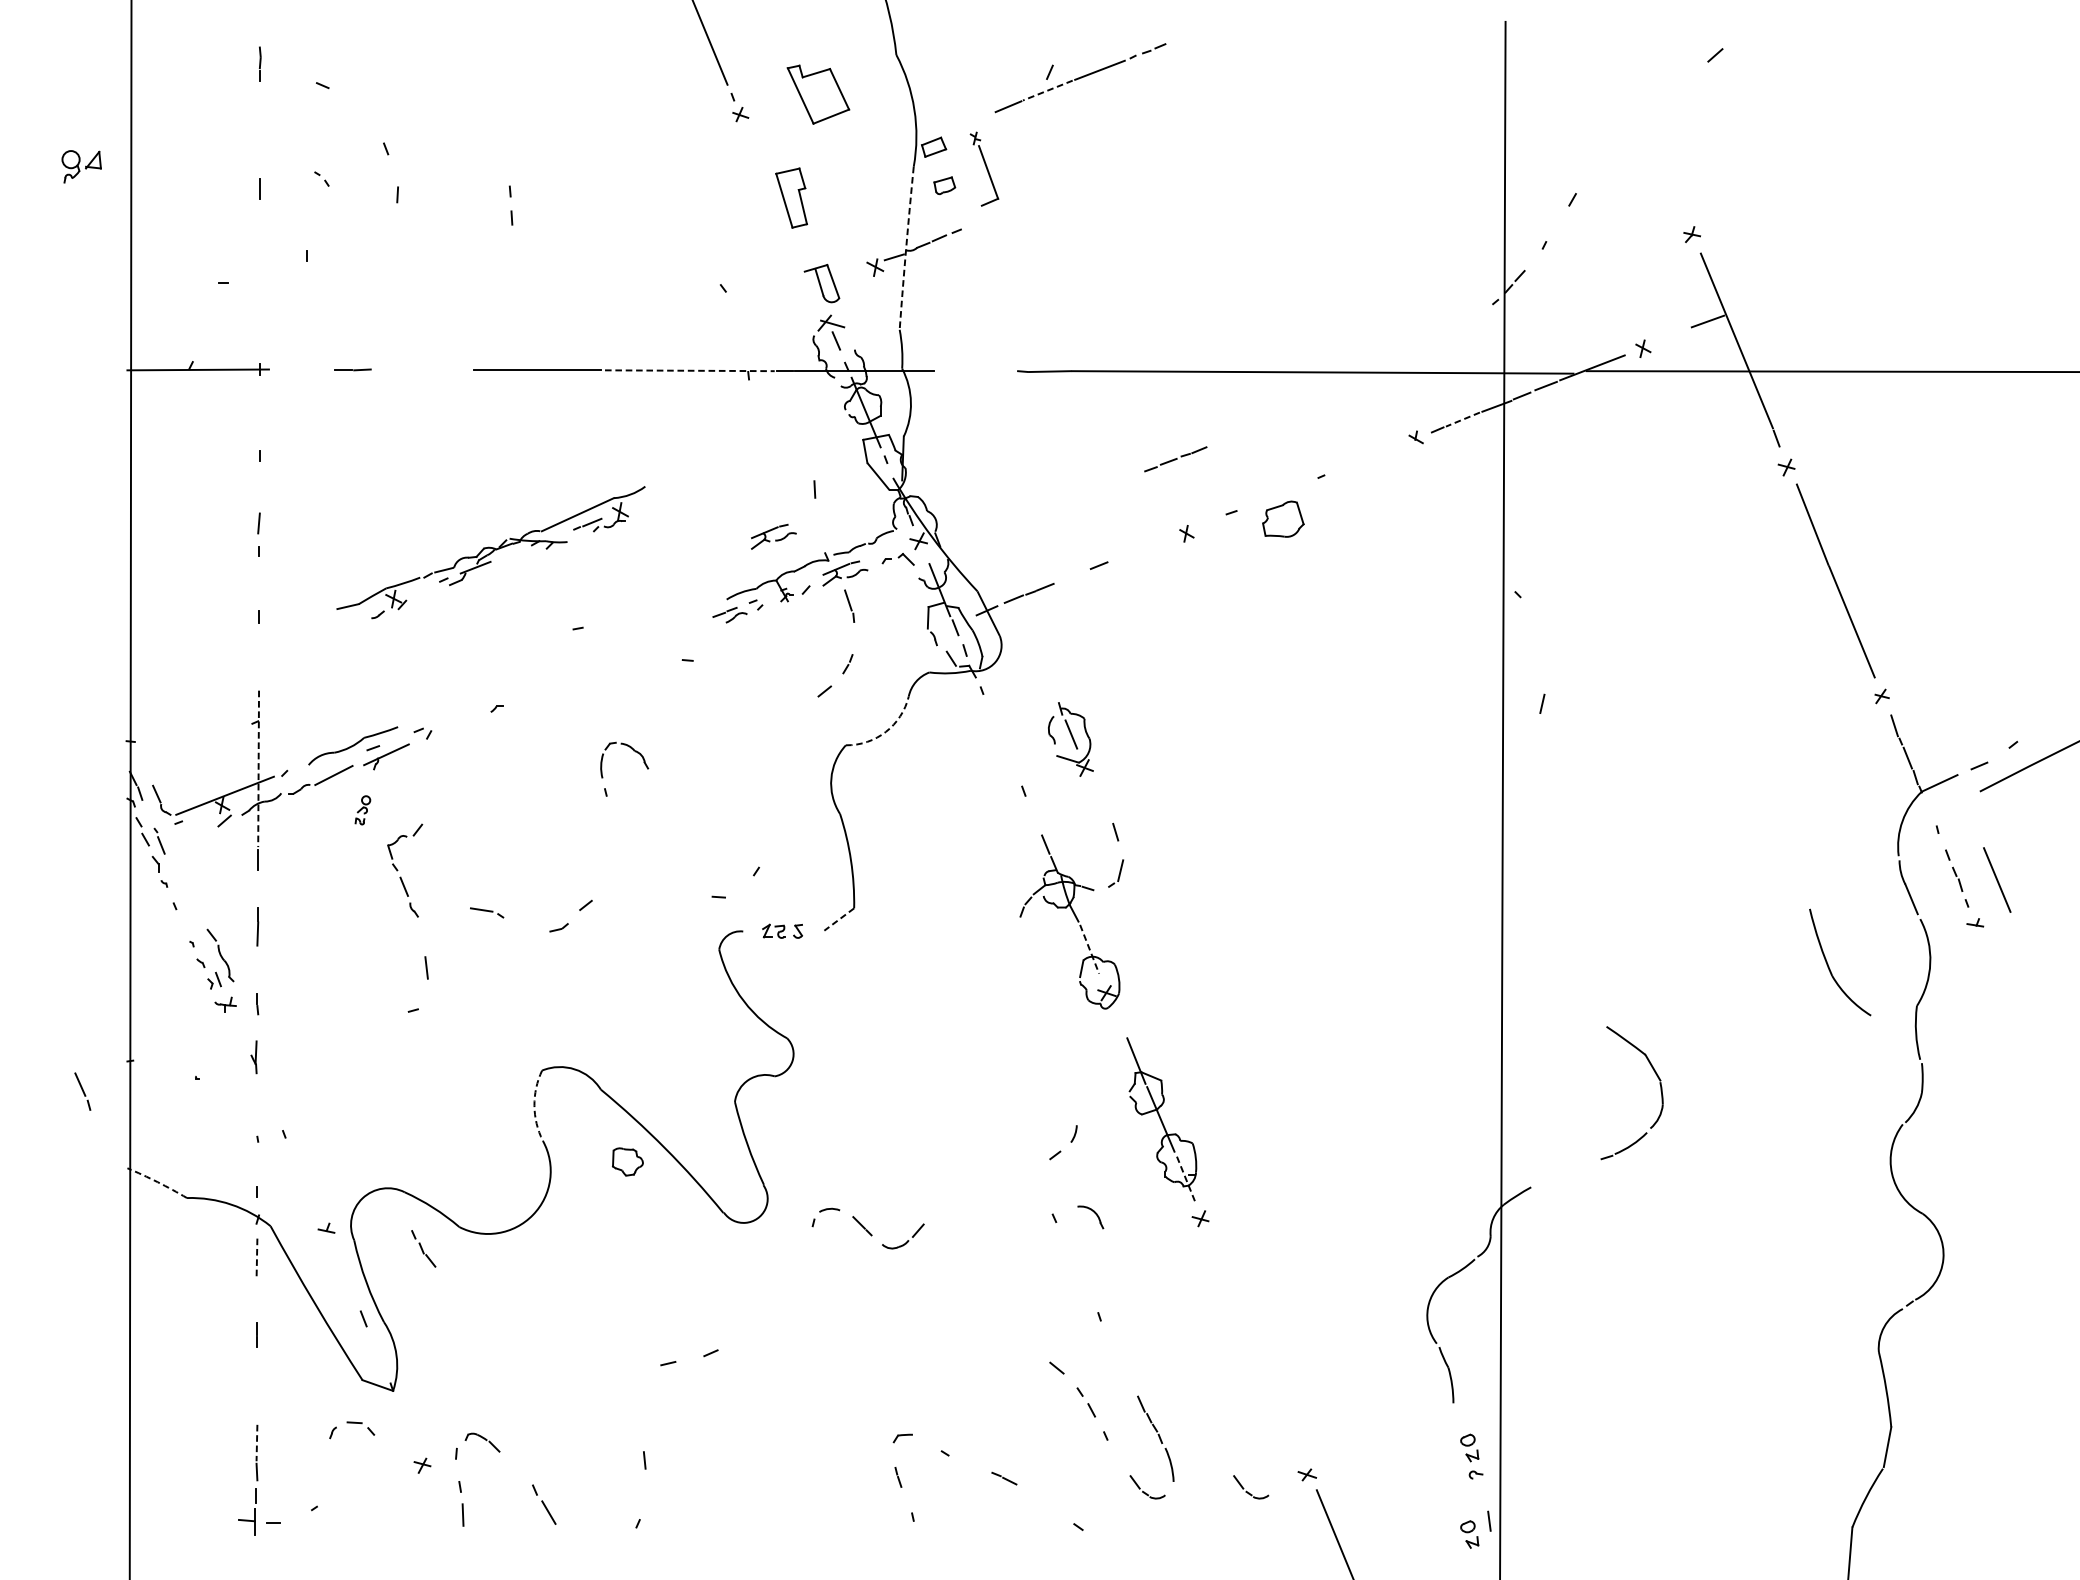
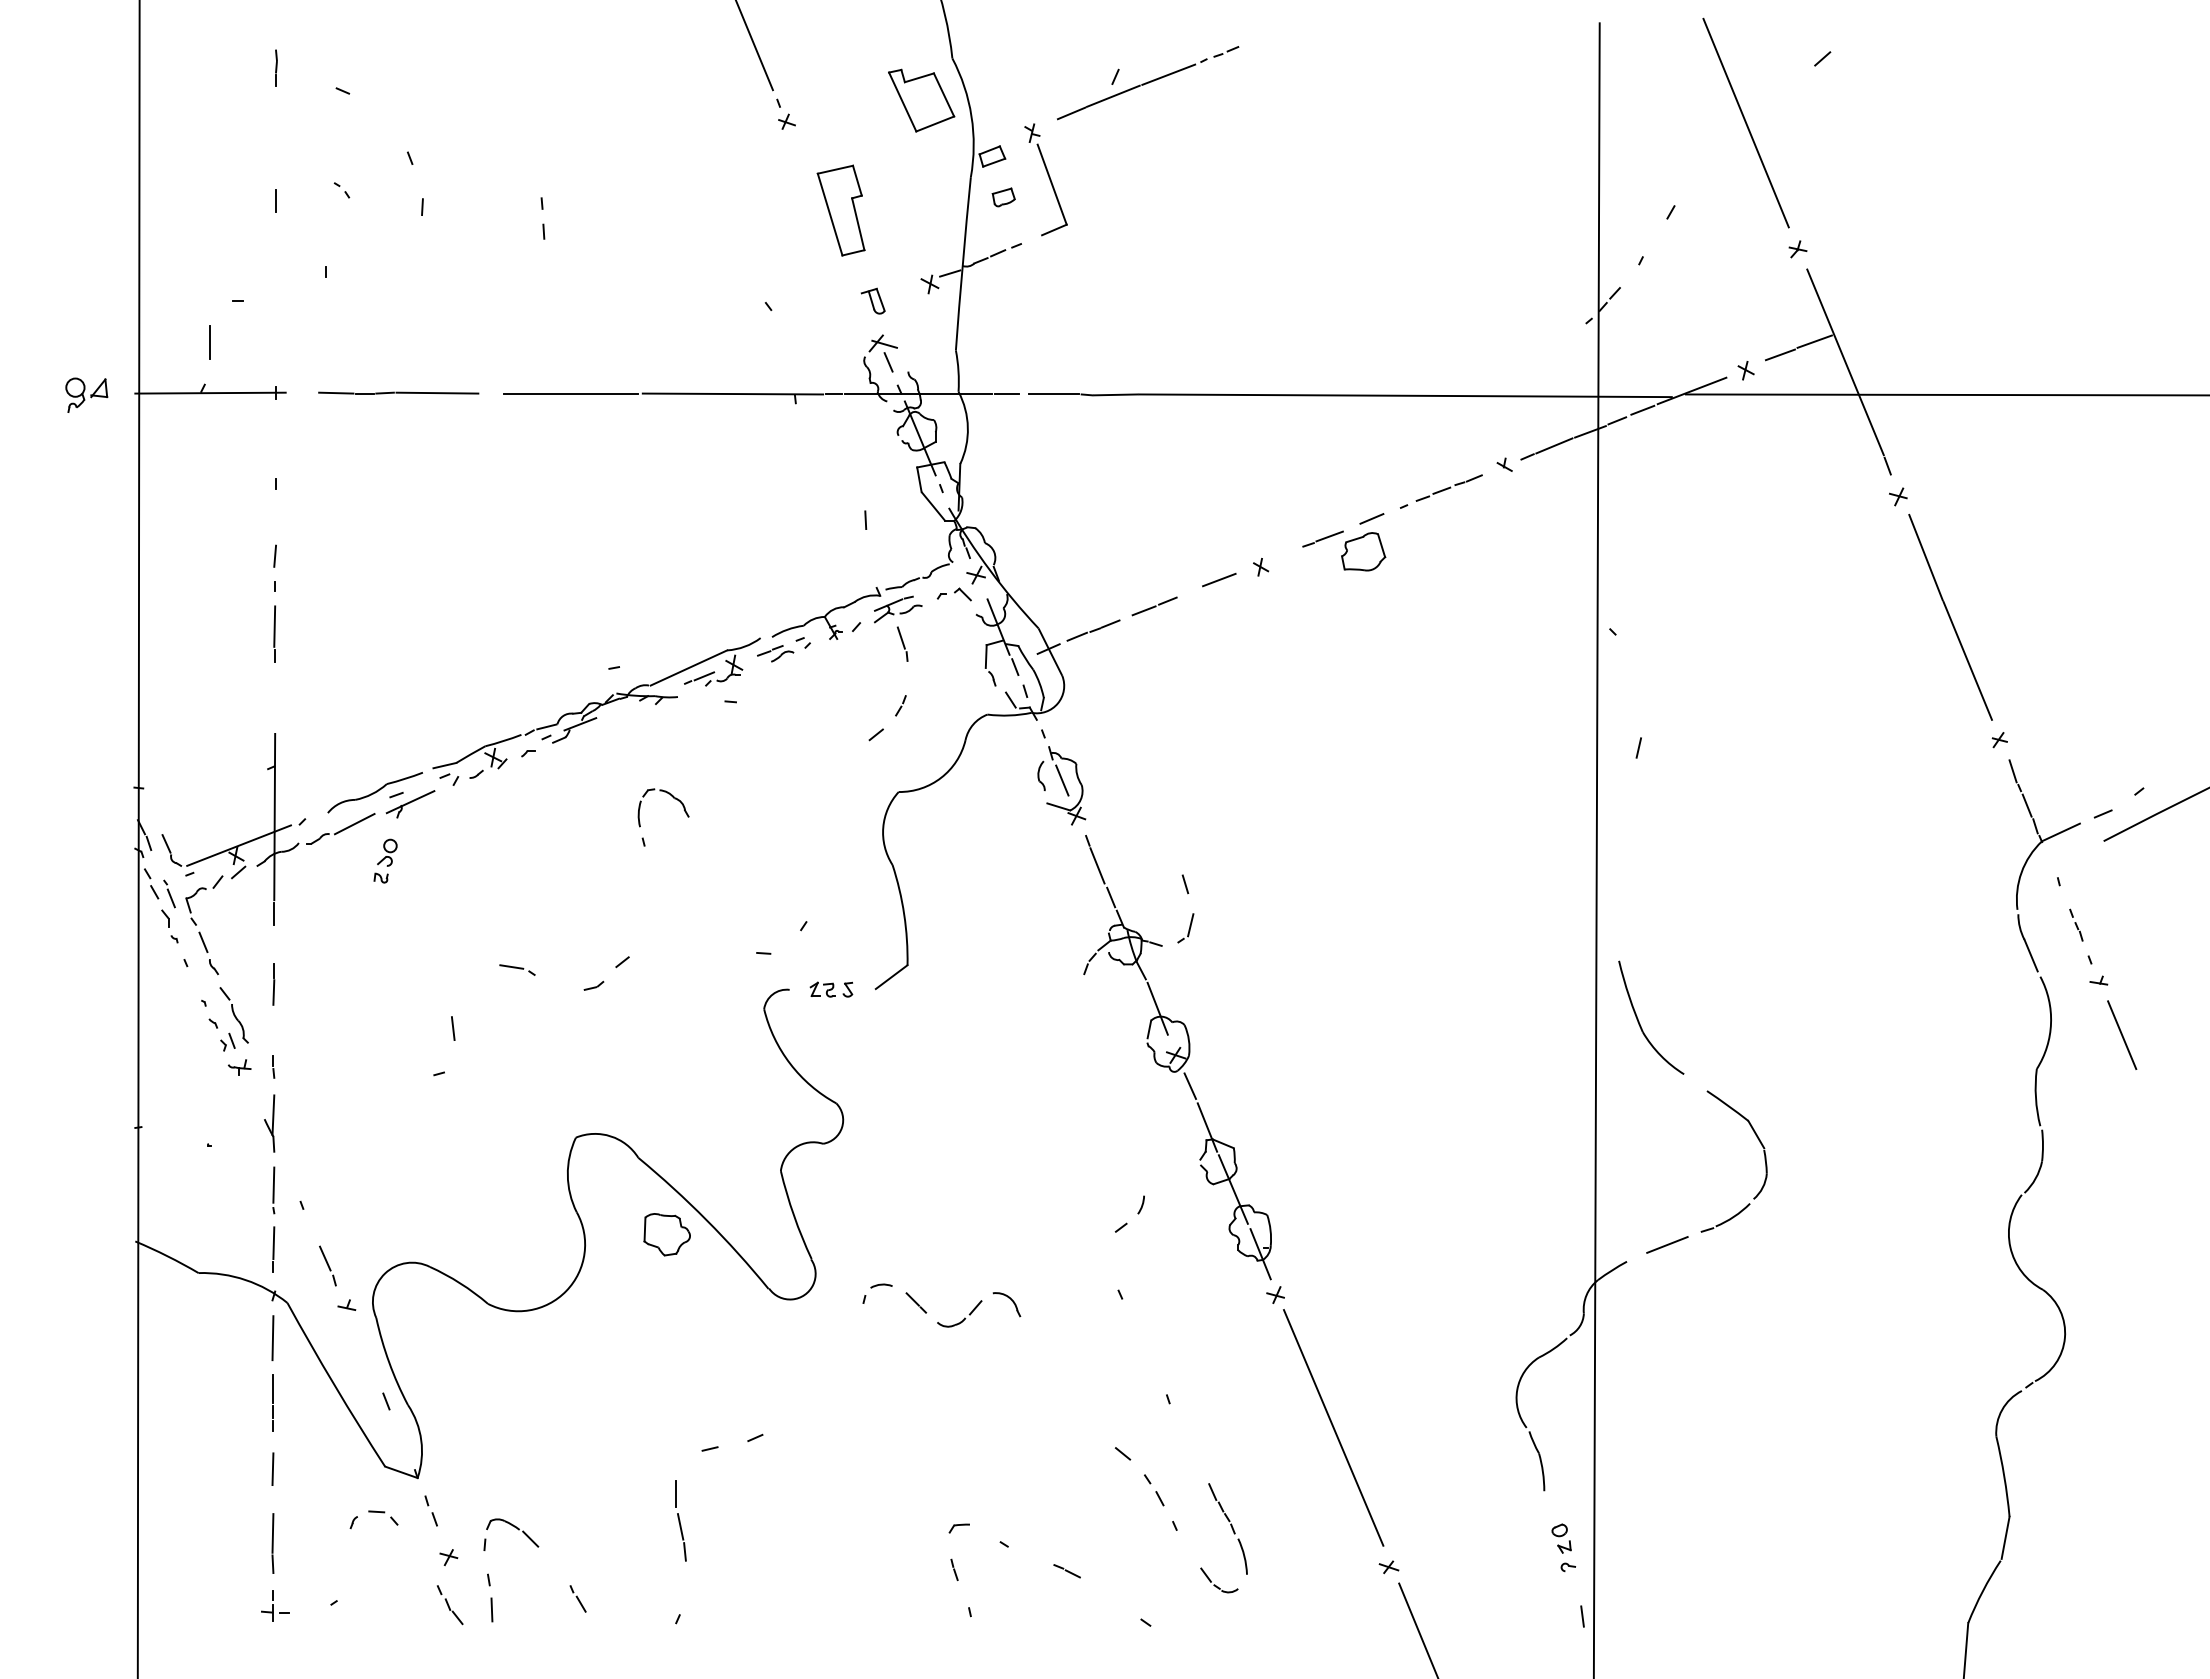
line: (1047, 90) -> (1112, 96), dashed -> solid
part: (818, 94) -> (921, 100), moved
line: (1642, 115) -> (1745, 122), added
part: (81, 166) -> (86, 394), moved
part: (984, 168) -> (1045, 179), size x1.43
part: (791, 198) -> (840, 210), size x1.43
arc: (905, 247) -> (962, 263), dashed -> solid
part: (821, 282) -> (872, 300), size x0.62
line: (198, 322) -> (210, 342), added
line: (1674, 333) -> (1779, 354), added
line: (316, 369) -> (336, 392), added
line: (411, 369) -> (437, 392), added
line: (690, 371) -> (733, 394), dashed -> solid
line: (947, 371) -> (1006, 394), added
line: (991, 371) -> (1053, 394), added
line: (1463, 419) -> (1554, 445), dashed -> solid
part: (1175, 458) -> (1448, 487), moved
line: (1290, 487) -> (1371, 518), added
line: (1251, 504) -> (1329, 536), added
part: (774, 536) -> (822, 570), removed
line: (1147, 545) -> (1219, 579), added
part: (490, 551) -> (596, 707), moved
line: (1076, 574) -> (1143, 610), added
line: (258, 589) -> (274, 626), added
arc: (886, 731) -> (941, 777), dashed -> solid
part: (1070, 739) -> (1061, 785), moved
line: (258, 769) -> (274, 817), dashed -> solid
part: (362, 809) -> (385, 860), size x1.43
line: (1032, 814) -> (1097, 865), added
part: (1954, 869) -> (2076, 924), size x0.71
part: (400, 876) -> (199, 931), moved
line: (1997, 879) -> (2122, 1034), moved
line: (839, 919) -> (891, 977), dashed -> solid
line: (1089, 949) -> (1157, 1008), dashed -> solid
part: (1830, 967) -> (1640, 1023), moved
line: (1120, 1021) -> (1190, 1085), added
part: (253, 1057) -> (269, 1123), size x1.67
part: (82, 1091) -> (327, 1265), moved
arc: (534, 1106) -> (567, 1175), dashed -> solid
line: (257, 1114) -> (273, 1184), added
part: (627, 1161) -> (666, 1234), size x1.43
line: (257, 1170) -> (273, 1243), added
line: (1569, 1171) -> (1667, 1244), added
line: (1186, 1180) -> (1260, 1254), dashed -> solid
arc: (157, 1182) -> (167, 1256), dashed -> solid
part: (1092, 1211) -> (1008, 1298), moved
part: (423, 1249) -> (449, 1605), moved
line: (256, 1259) -> (272, 1338), dashed -> solid
line: (257, 1307) -> (273, 1389), added
line: (1255, 1343) -> (1333, 1427), added
line: (256, 1382) -> (272, 1469), added
line: (636, 1405) -> (676, 1493), added
part: (405, 1421) -> (430, 1510), added
line: (640, 1436) -> (680, 1526), added
part: (482, 1442) -> (512, 1532), size x1.43
line: (256, 1443) -> (272, 1533), dashed -> solid
part: (1251, 1487) -> (1329, 1580), removed
part: (543, 1504) -> (577, 1598), size x0.62
part: (259, 1510) -> (275, 1605), size x0.62
part: (1469, 1534) -> (1561, 1630), removed

